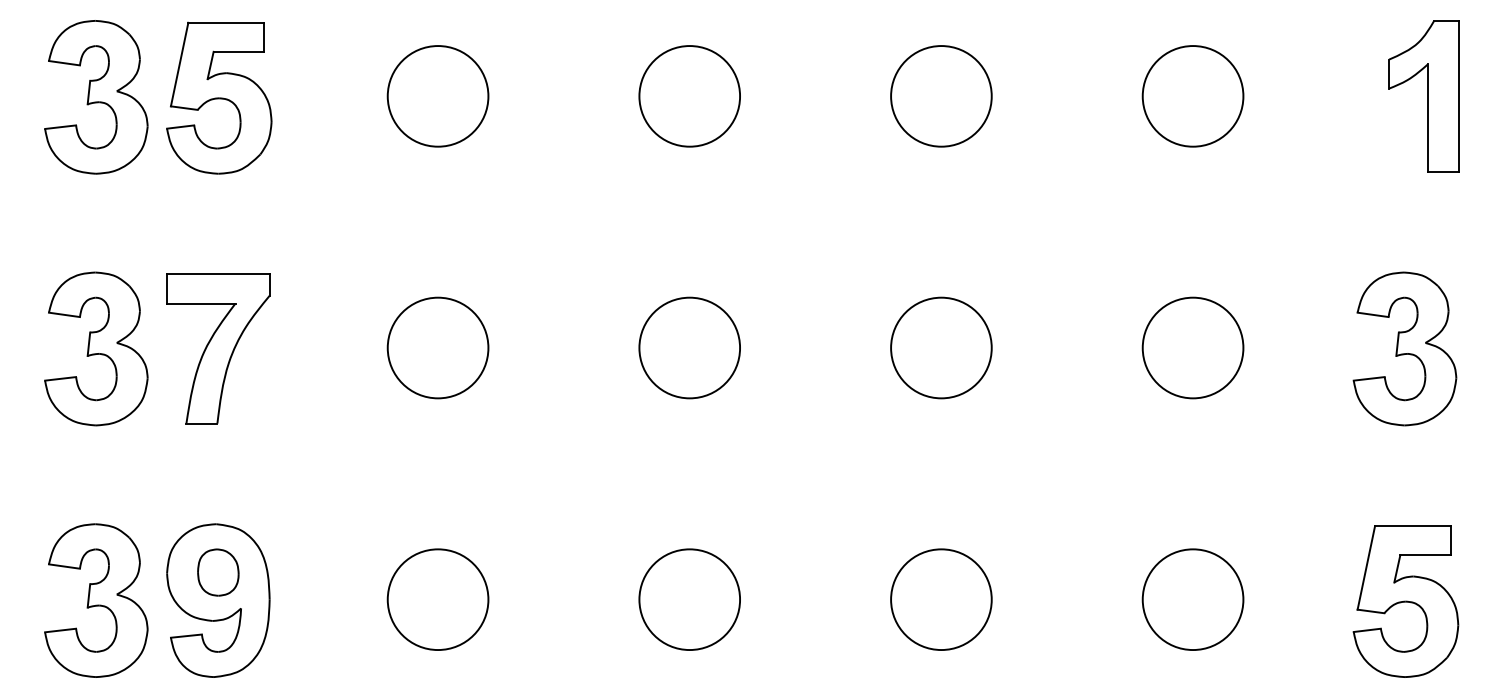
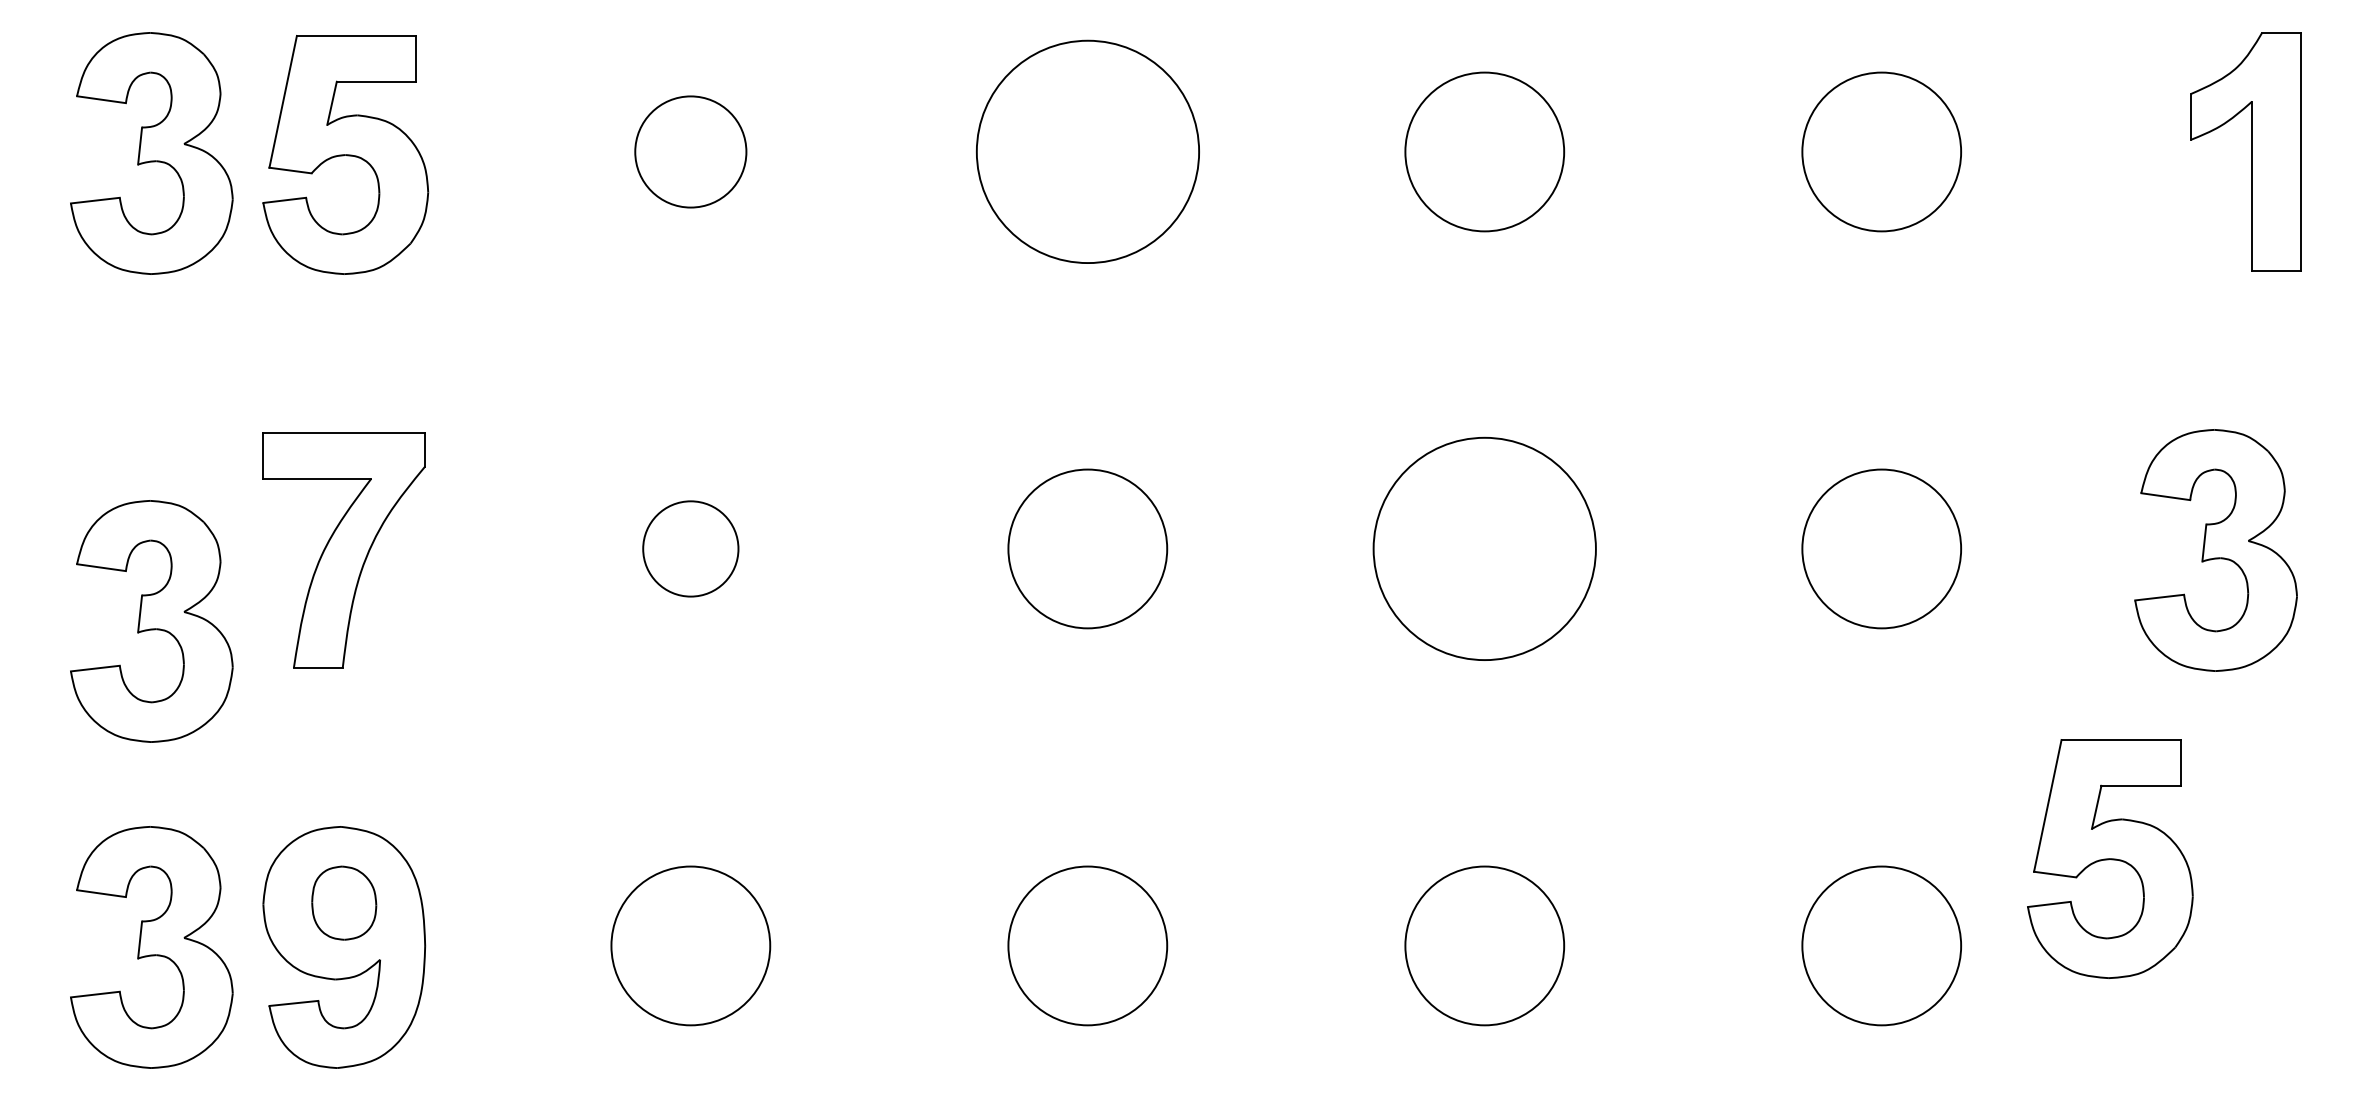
circle: (437, 96) -> (689, 152), size x0.7
circle: (689, 96) -> (1087, 152), size x1.4
circle: (437, 347) -> (689, 548), size x0.6
circle: (941, 347) -> (1484, 548), size x1.4
part: (96, 348) -> (152, 620), moved
part: (1405, 601) -> (2109, 858), moved

